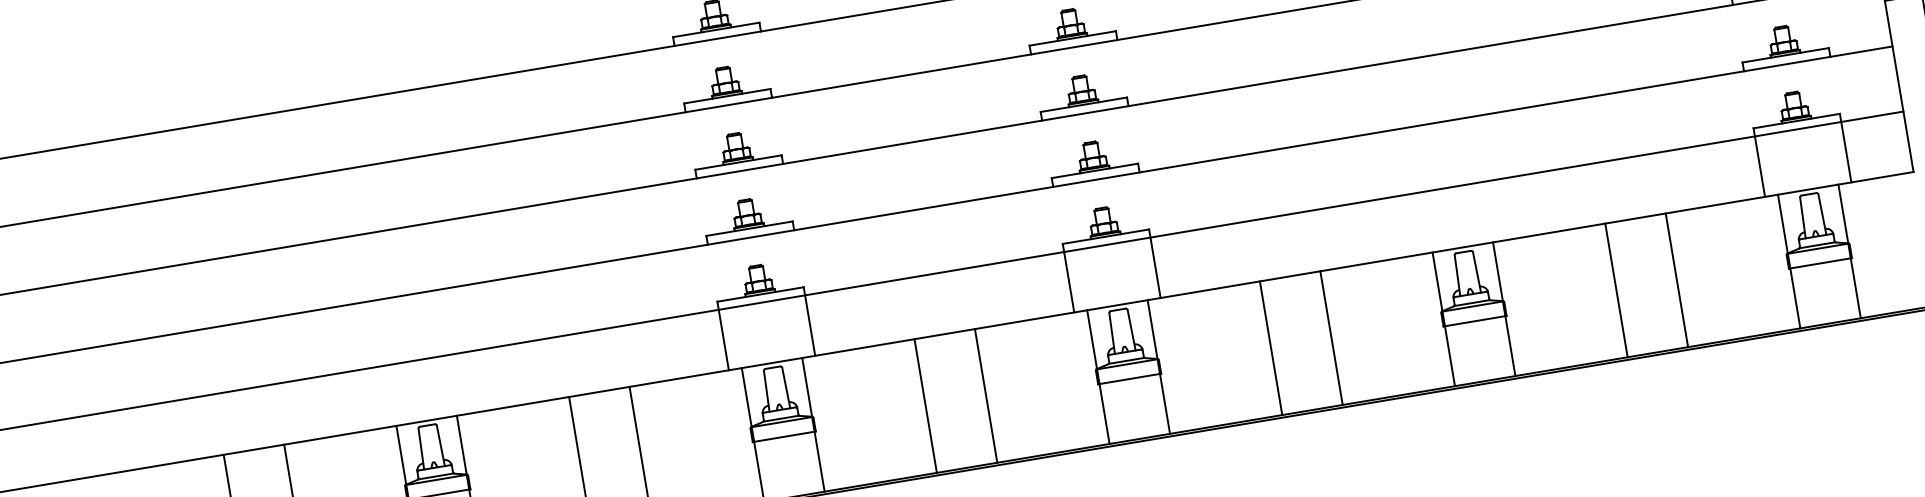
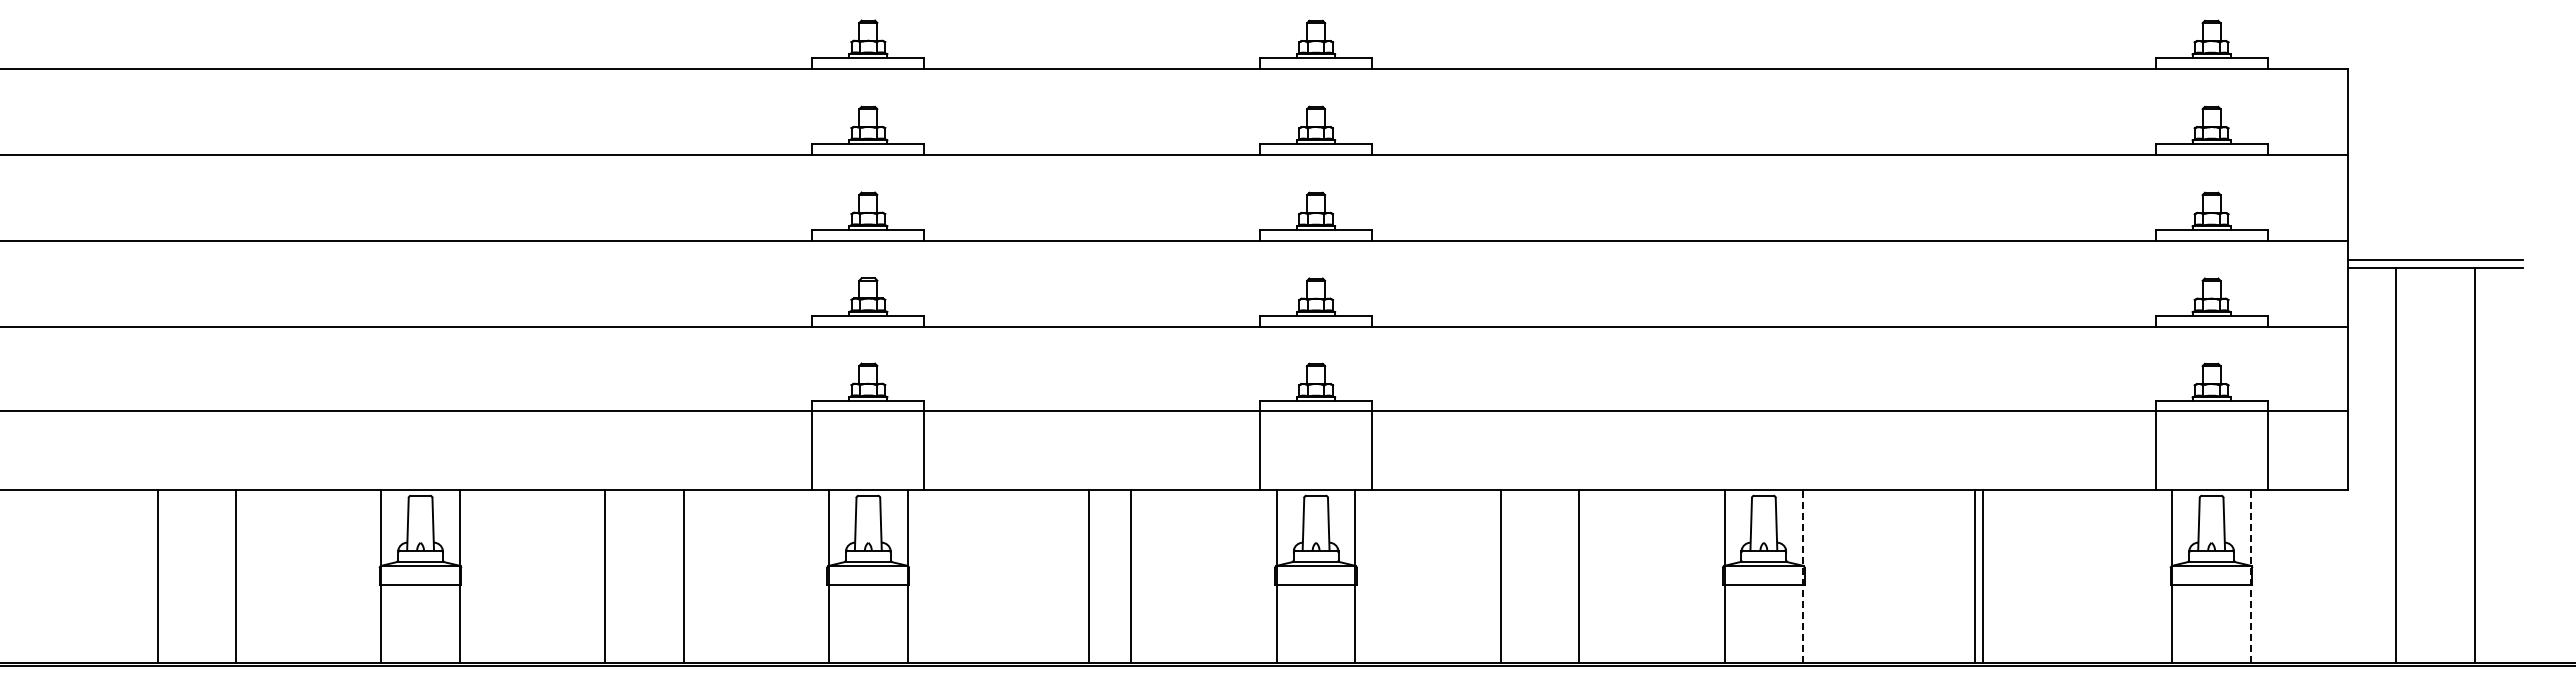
line: (1849, 251) -> (2250, 576), solid -> dashed
line: (1676, 279) -> (1982, 575), moved
line: (1616, 289) -> (1974, 575), moved
line: (1504, 309) -> (1803, 576), solid -> dashed
line: (925, 405) -> (1089, 575), moved

